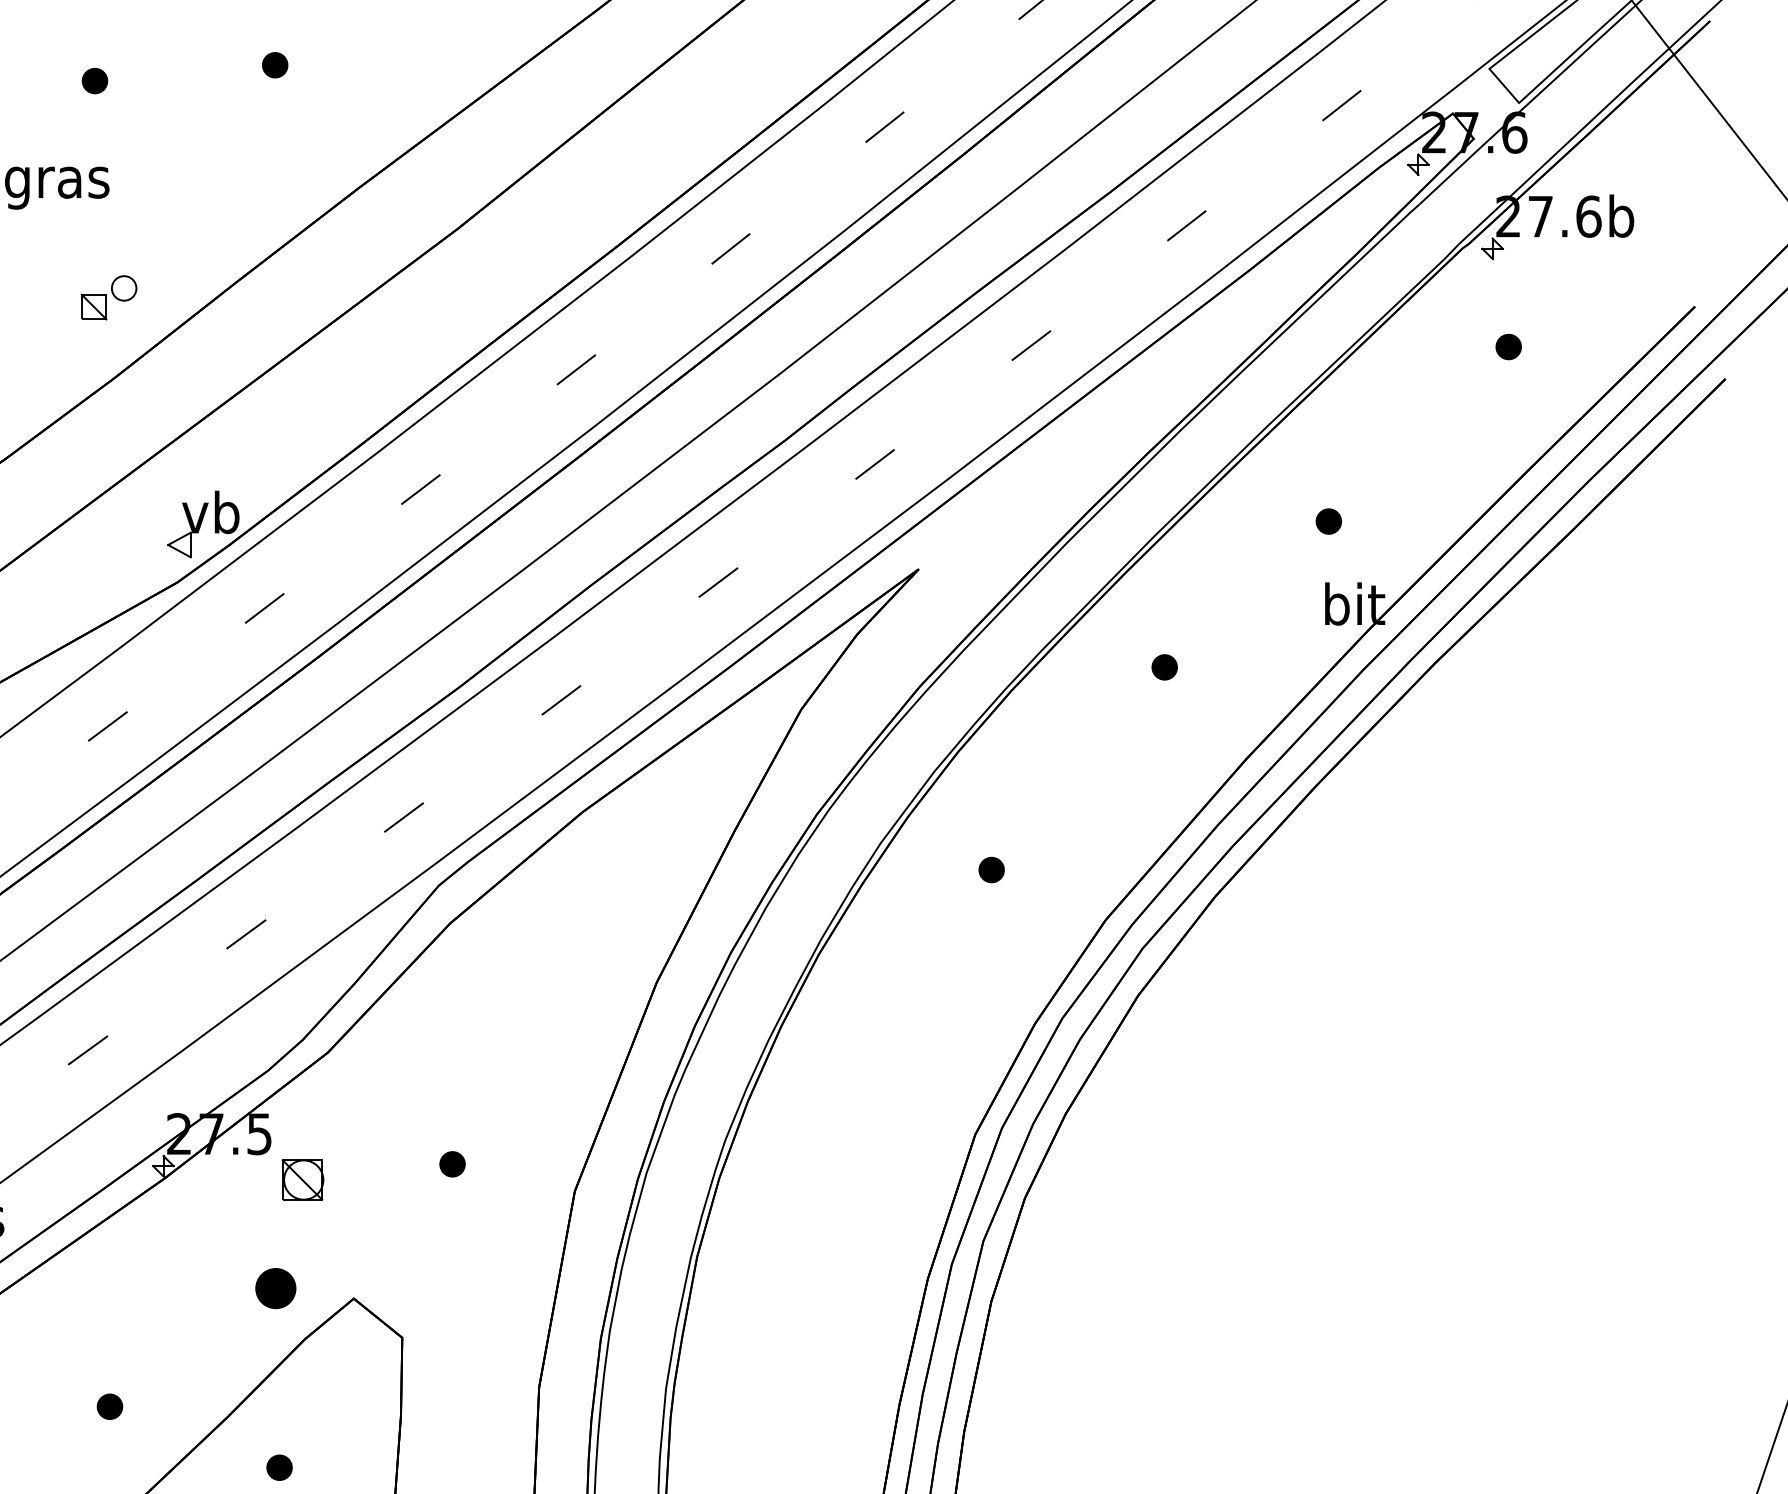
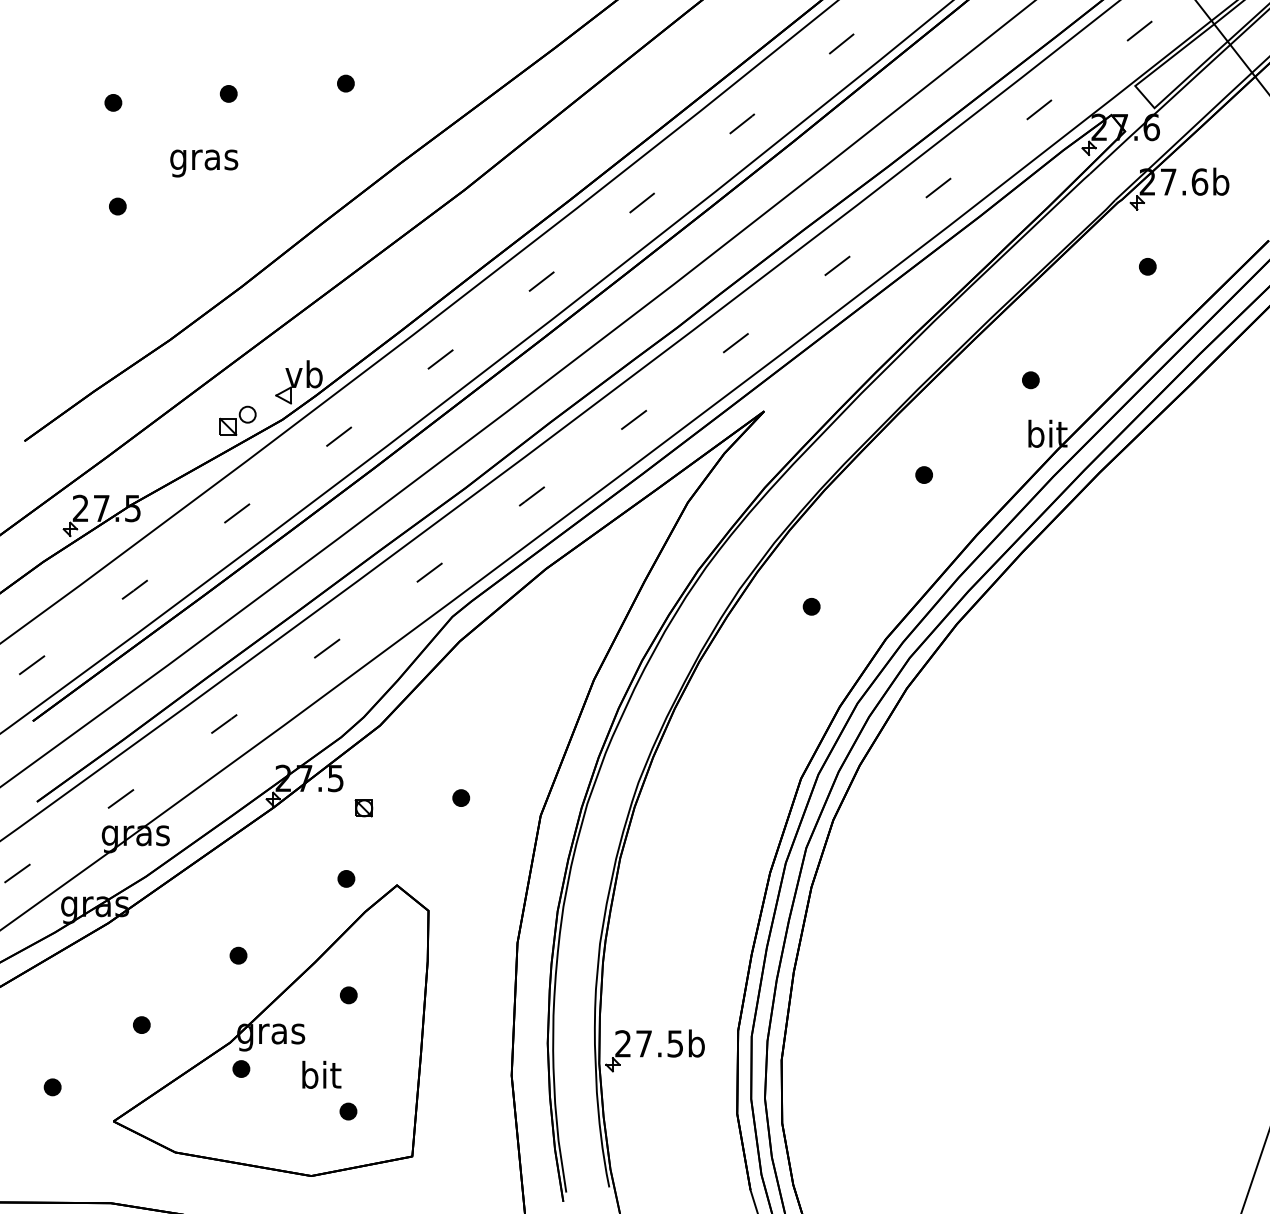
part: (108, 297) -> (237, 420), moved
part: (302, 1180) -> (363, 808), size x0.62
part: (276, 1287) -> (346, 878), size x0.62

